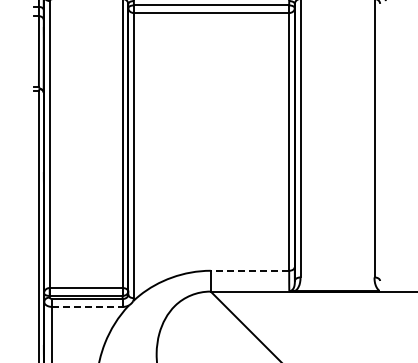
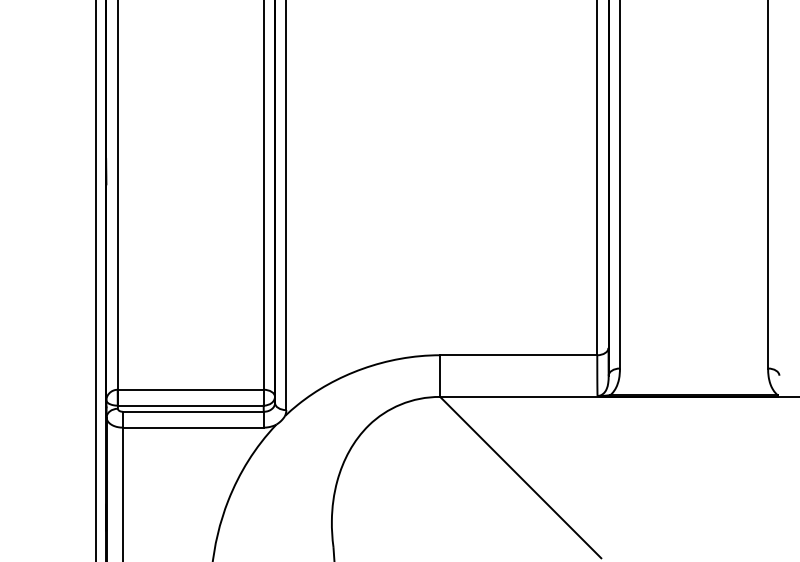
line: (249, 270) -> (517, 354), dashed -> solid
line: (87, 306) -> (193, 426), dashed -> solid

